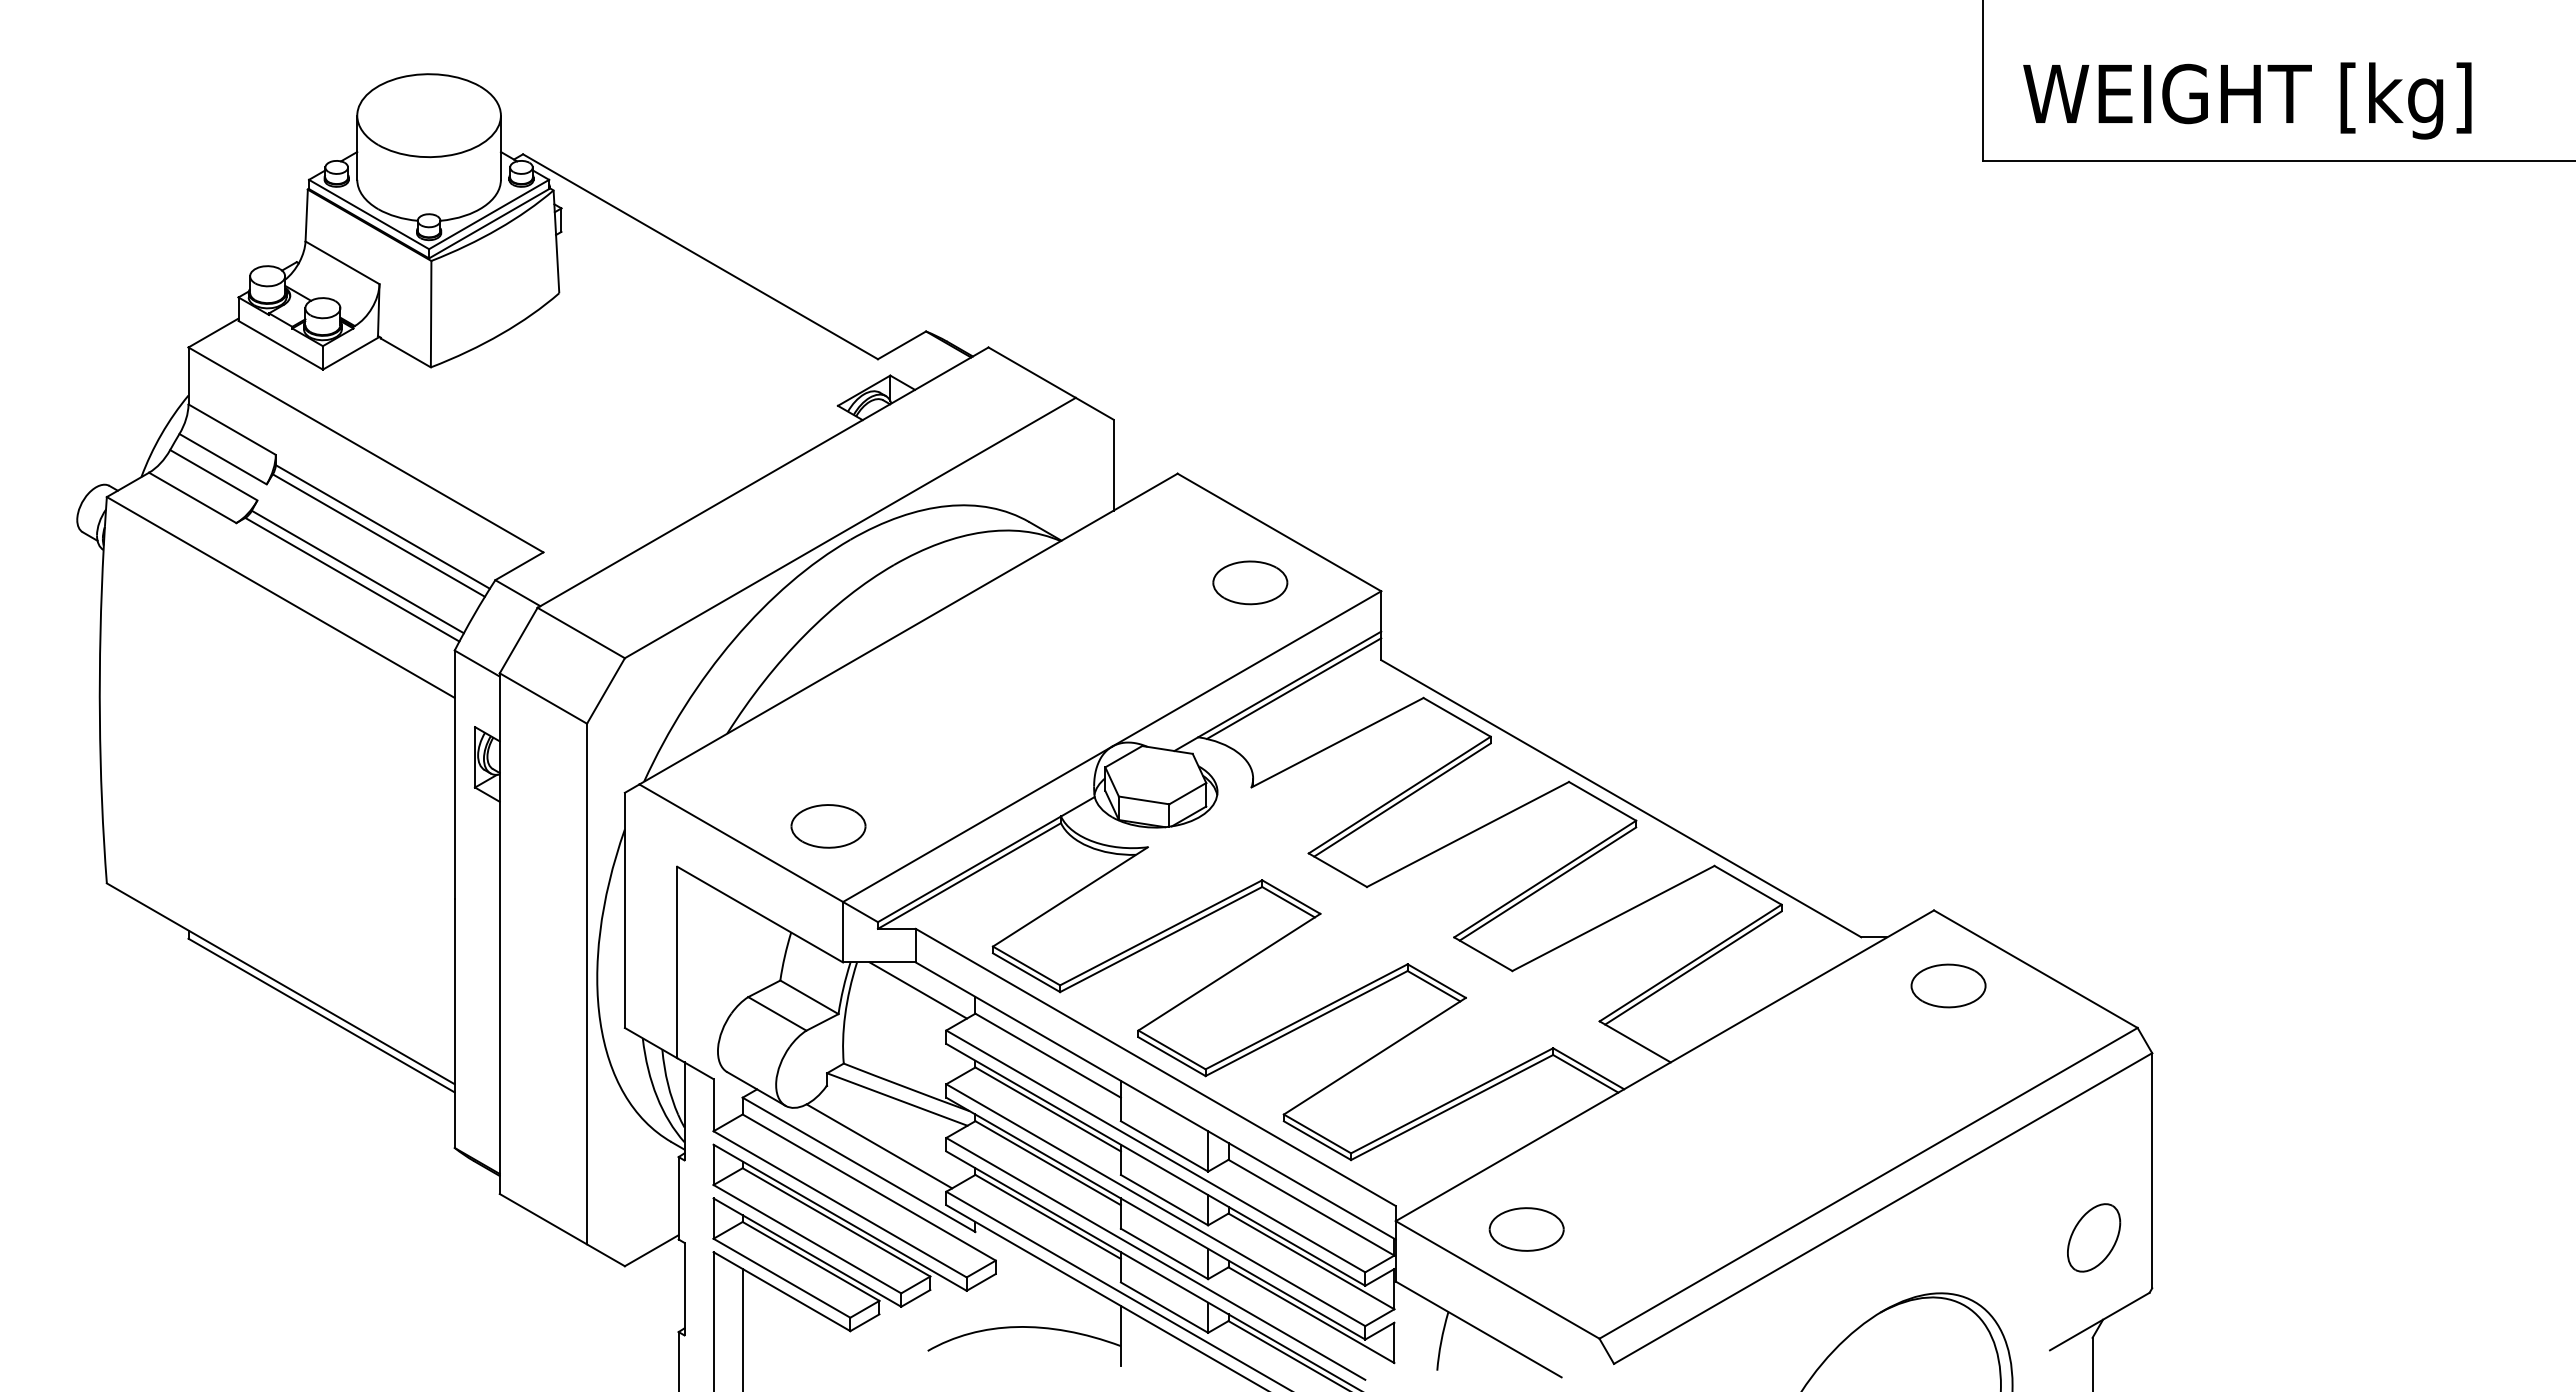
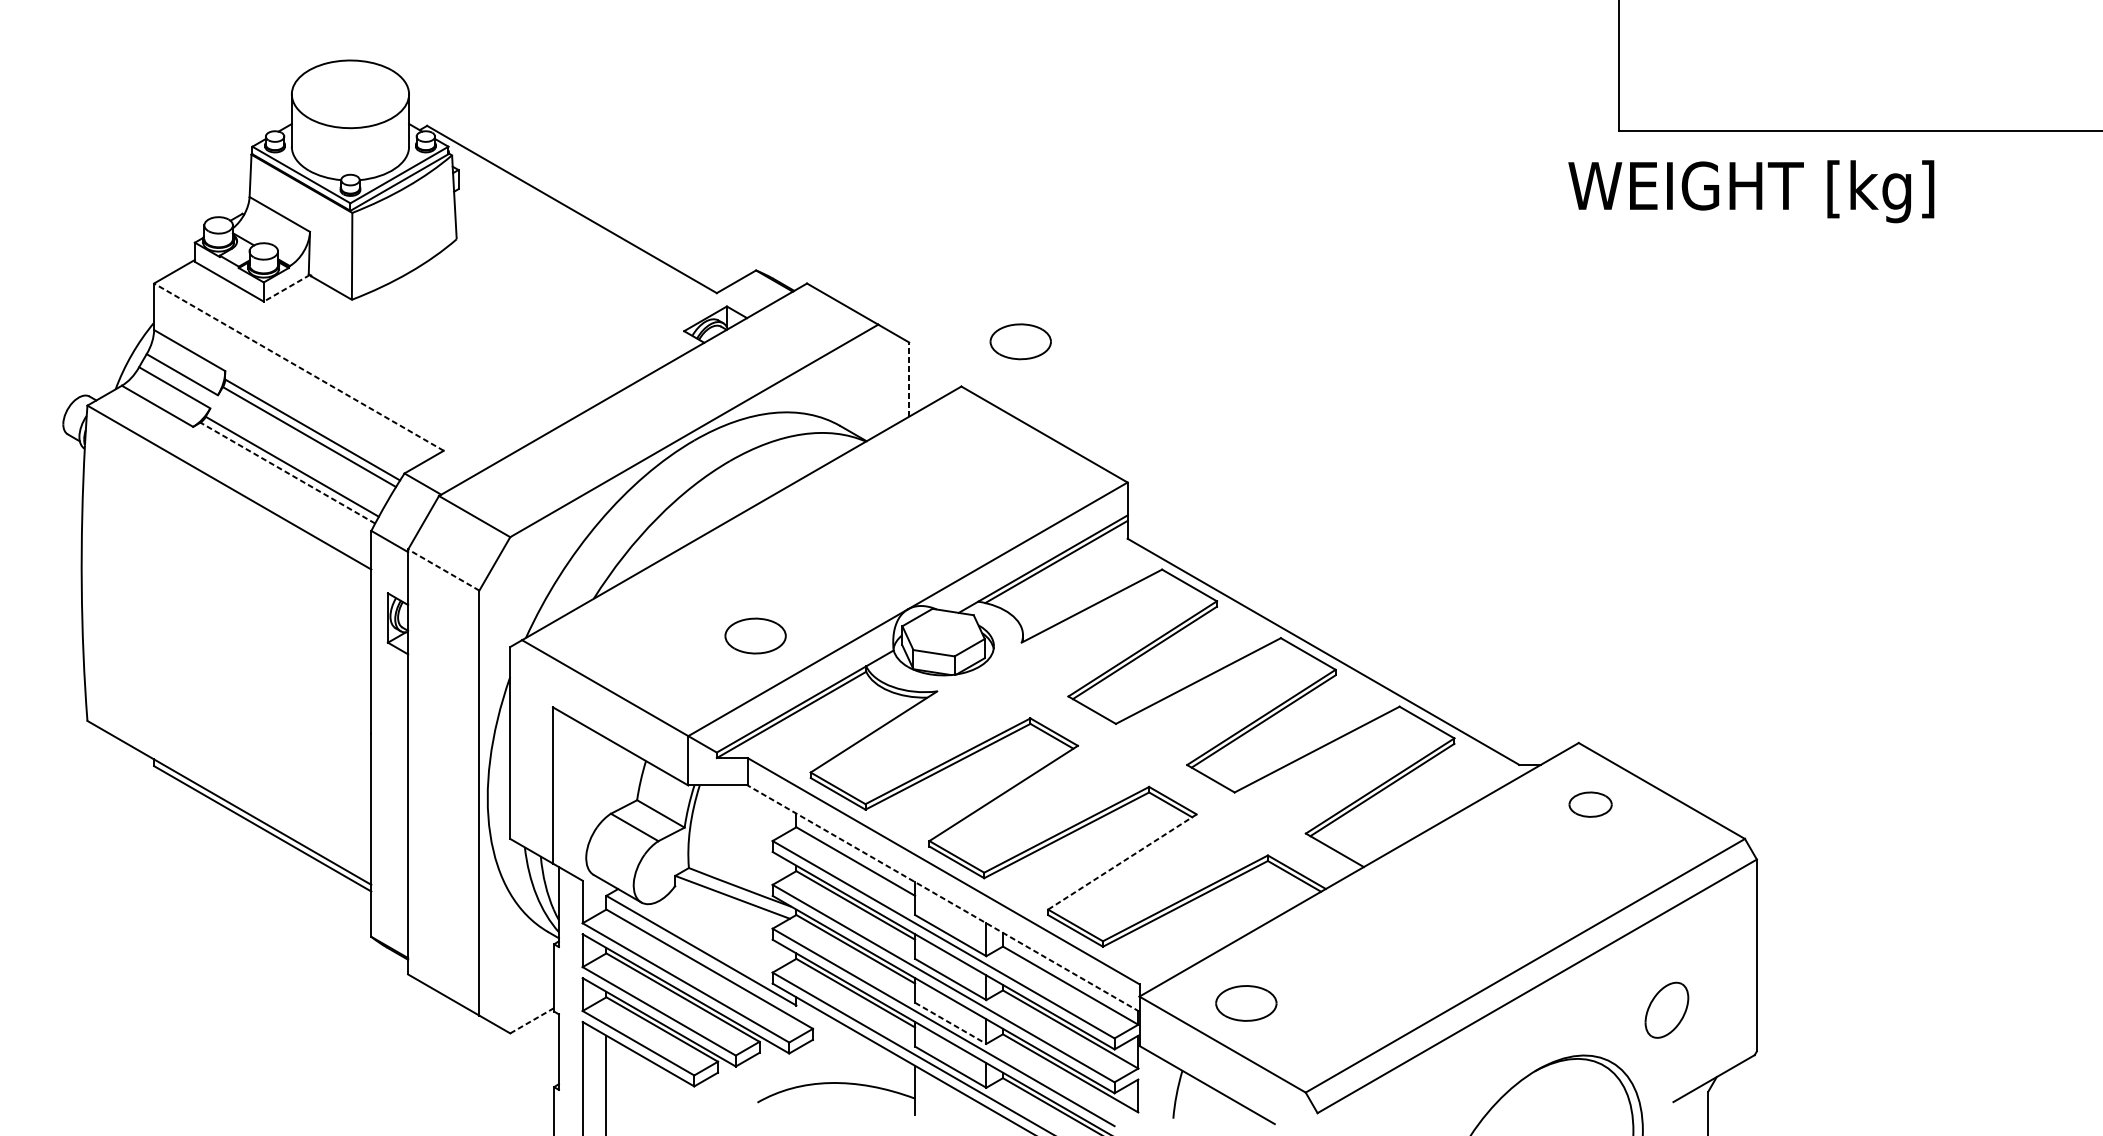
text: (2247, 100) -> (1751, 191), moved
line: (351, 353) -> (287, 288), solid -> dashed
line: (365, 449) -> (298, 366), solid -> dashed
line: (1113, 464) -> (909, 379), solid -> dashed
line: (352, 579) -> (287, 472), solid -> dashed
part: (1250, 582) -> (1020, 341), moved
line: (542, 698) -> (443, 570), solid -> dashed
part: (828, 826) -> (755, 636), moved
part: (1948, 985) -> (1590, 804), size x0.7
line: (917, 990) -> (749, 808), removed
line: (1374, 1056) -> (1122, 862), solid -> dashed
line: (1155, 1100) -> (943, 898), solid -> dashed
line: (879, 1146) -> (718, 935), removed
part: (2094, 1237) -> (1667, 1009), moved
line: (652, 1250) -> (532, 1020), solid -> dashed
line: (1164, 1254) -> (950, 1023), solid -> dashed

